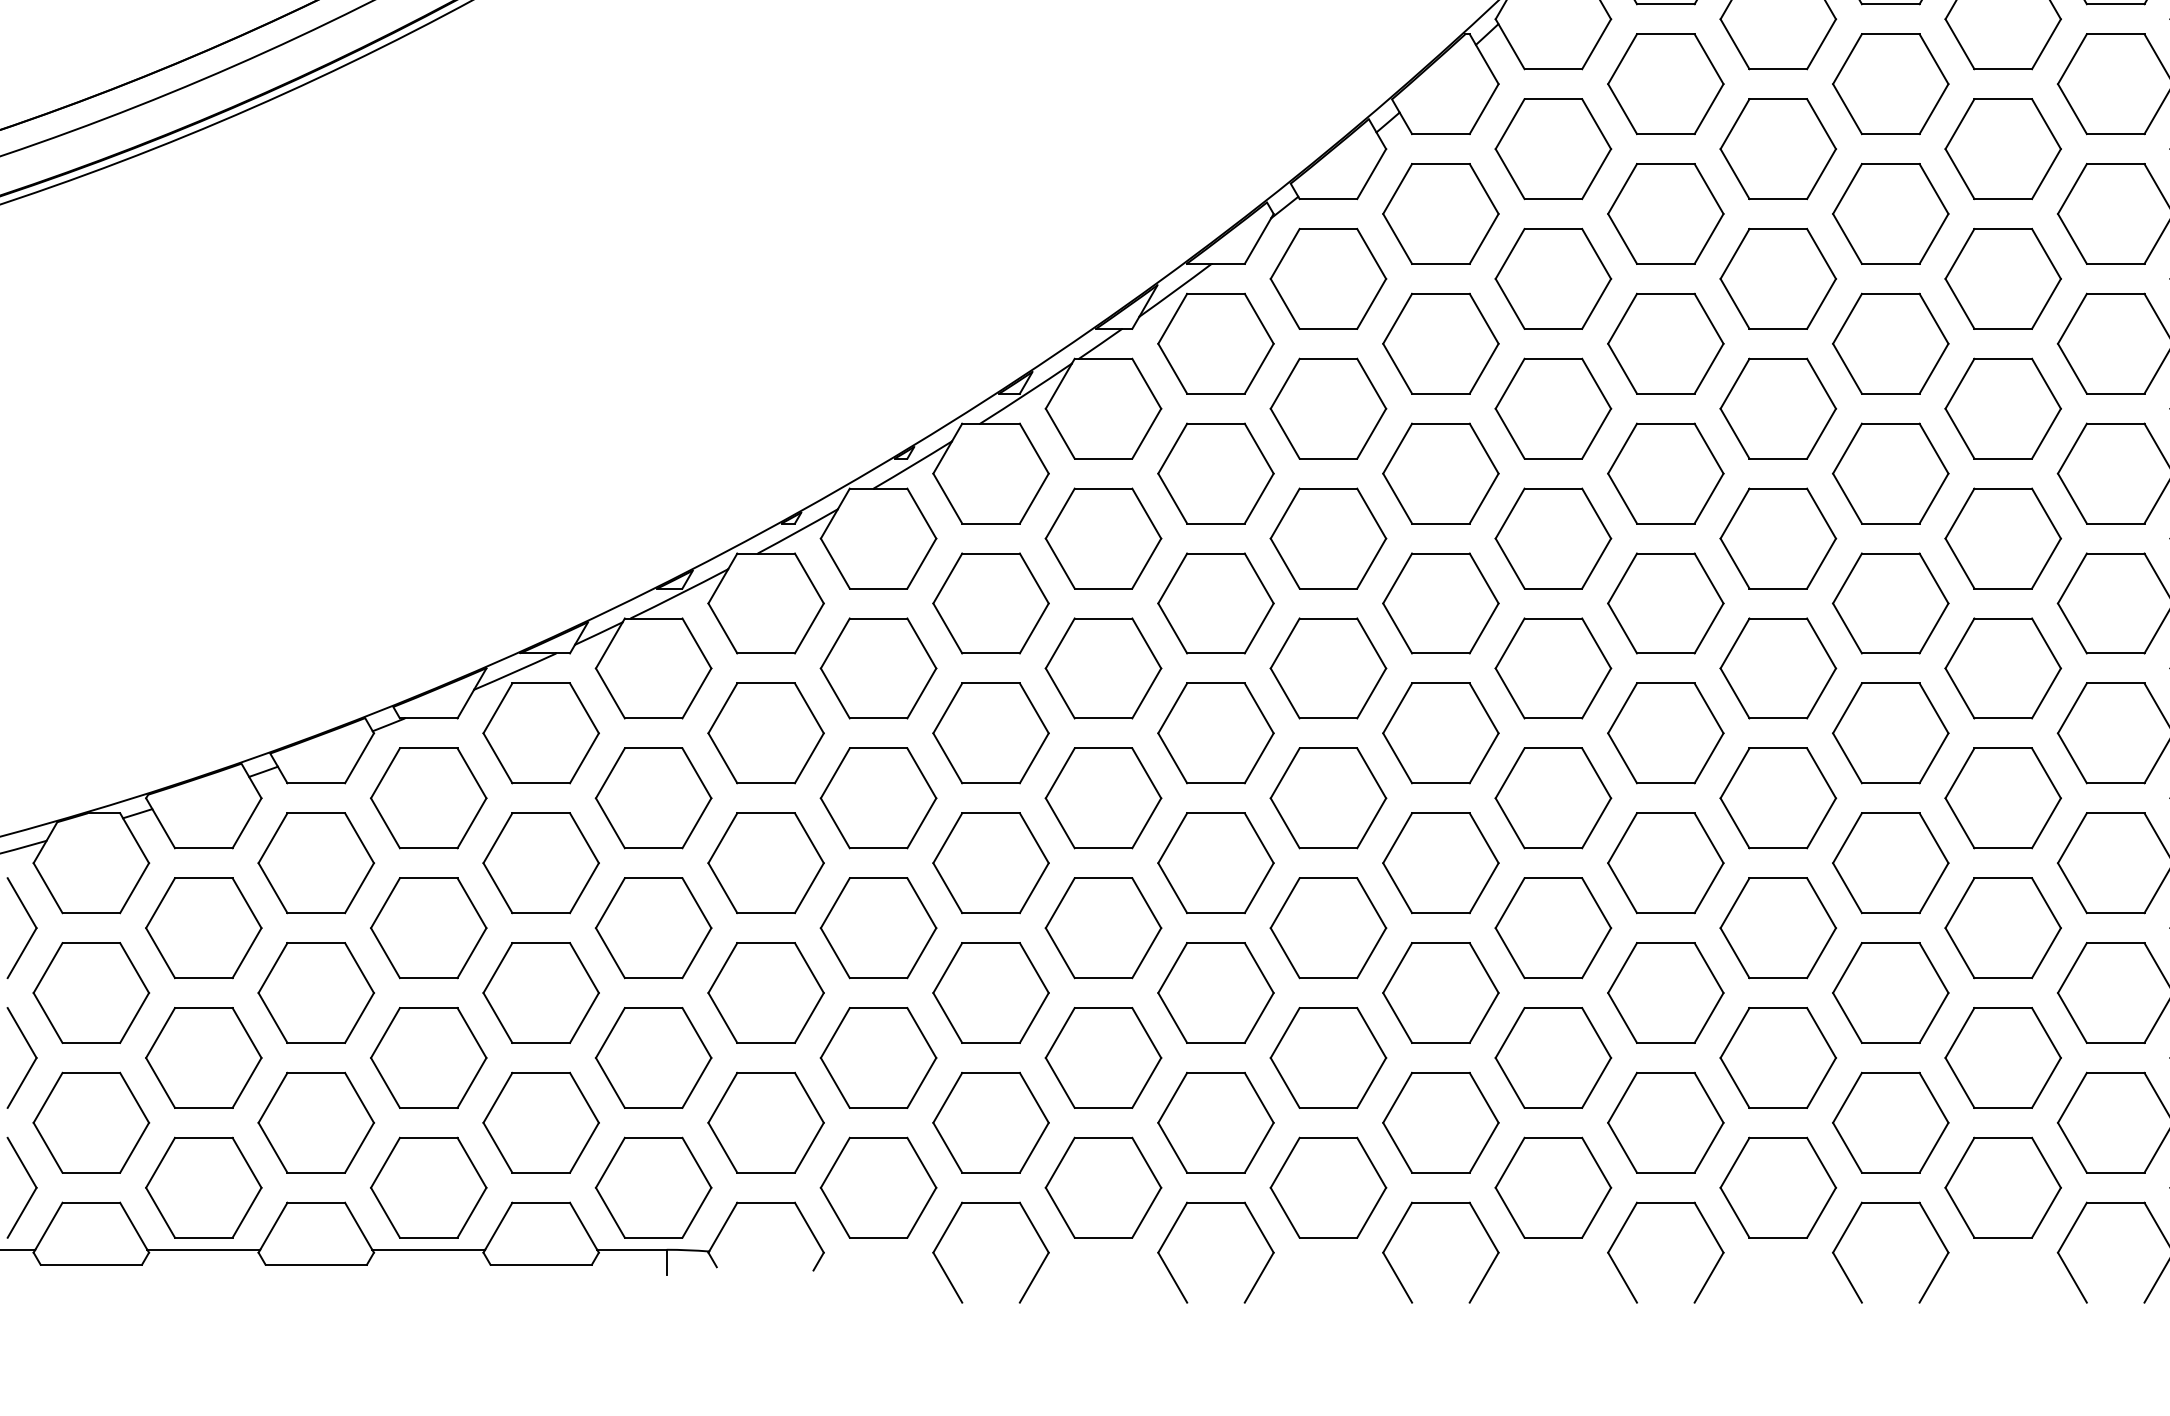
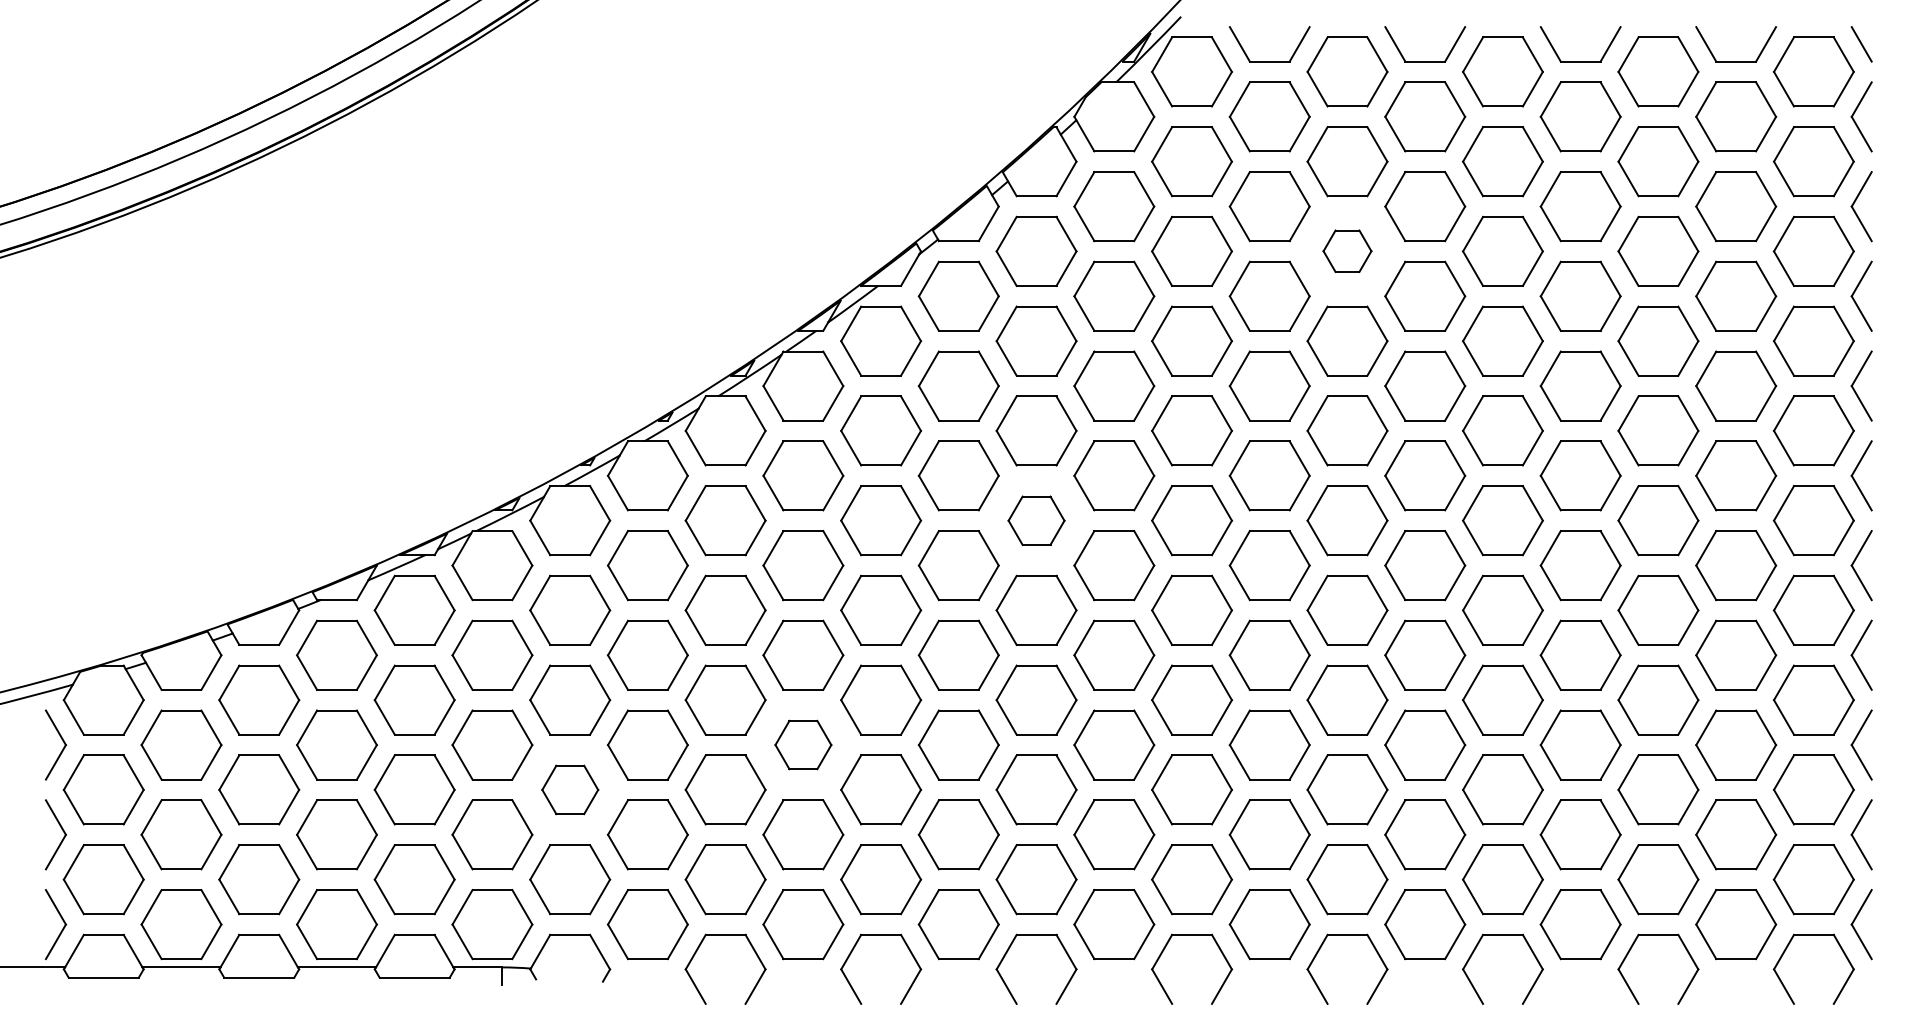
part: (1890, 212) -> (1347, 250), size x0.6
part: (1440, 603) -> (1036, 520), size x0.7
part: (1103, 927) -> (803, 744), size x0.7
part: (766, 992) -> (570, 789), size x0.7

